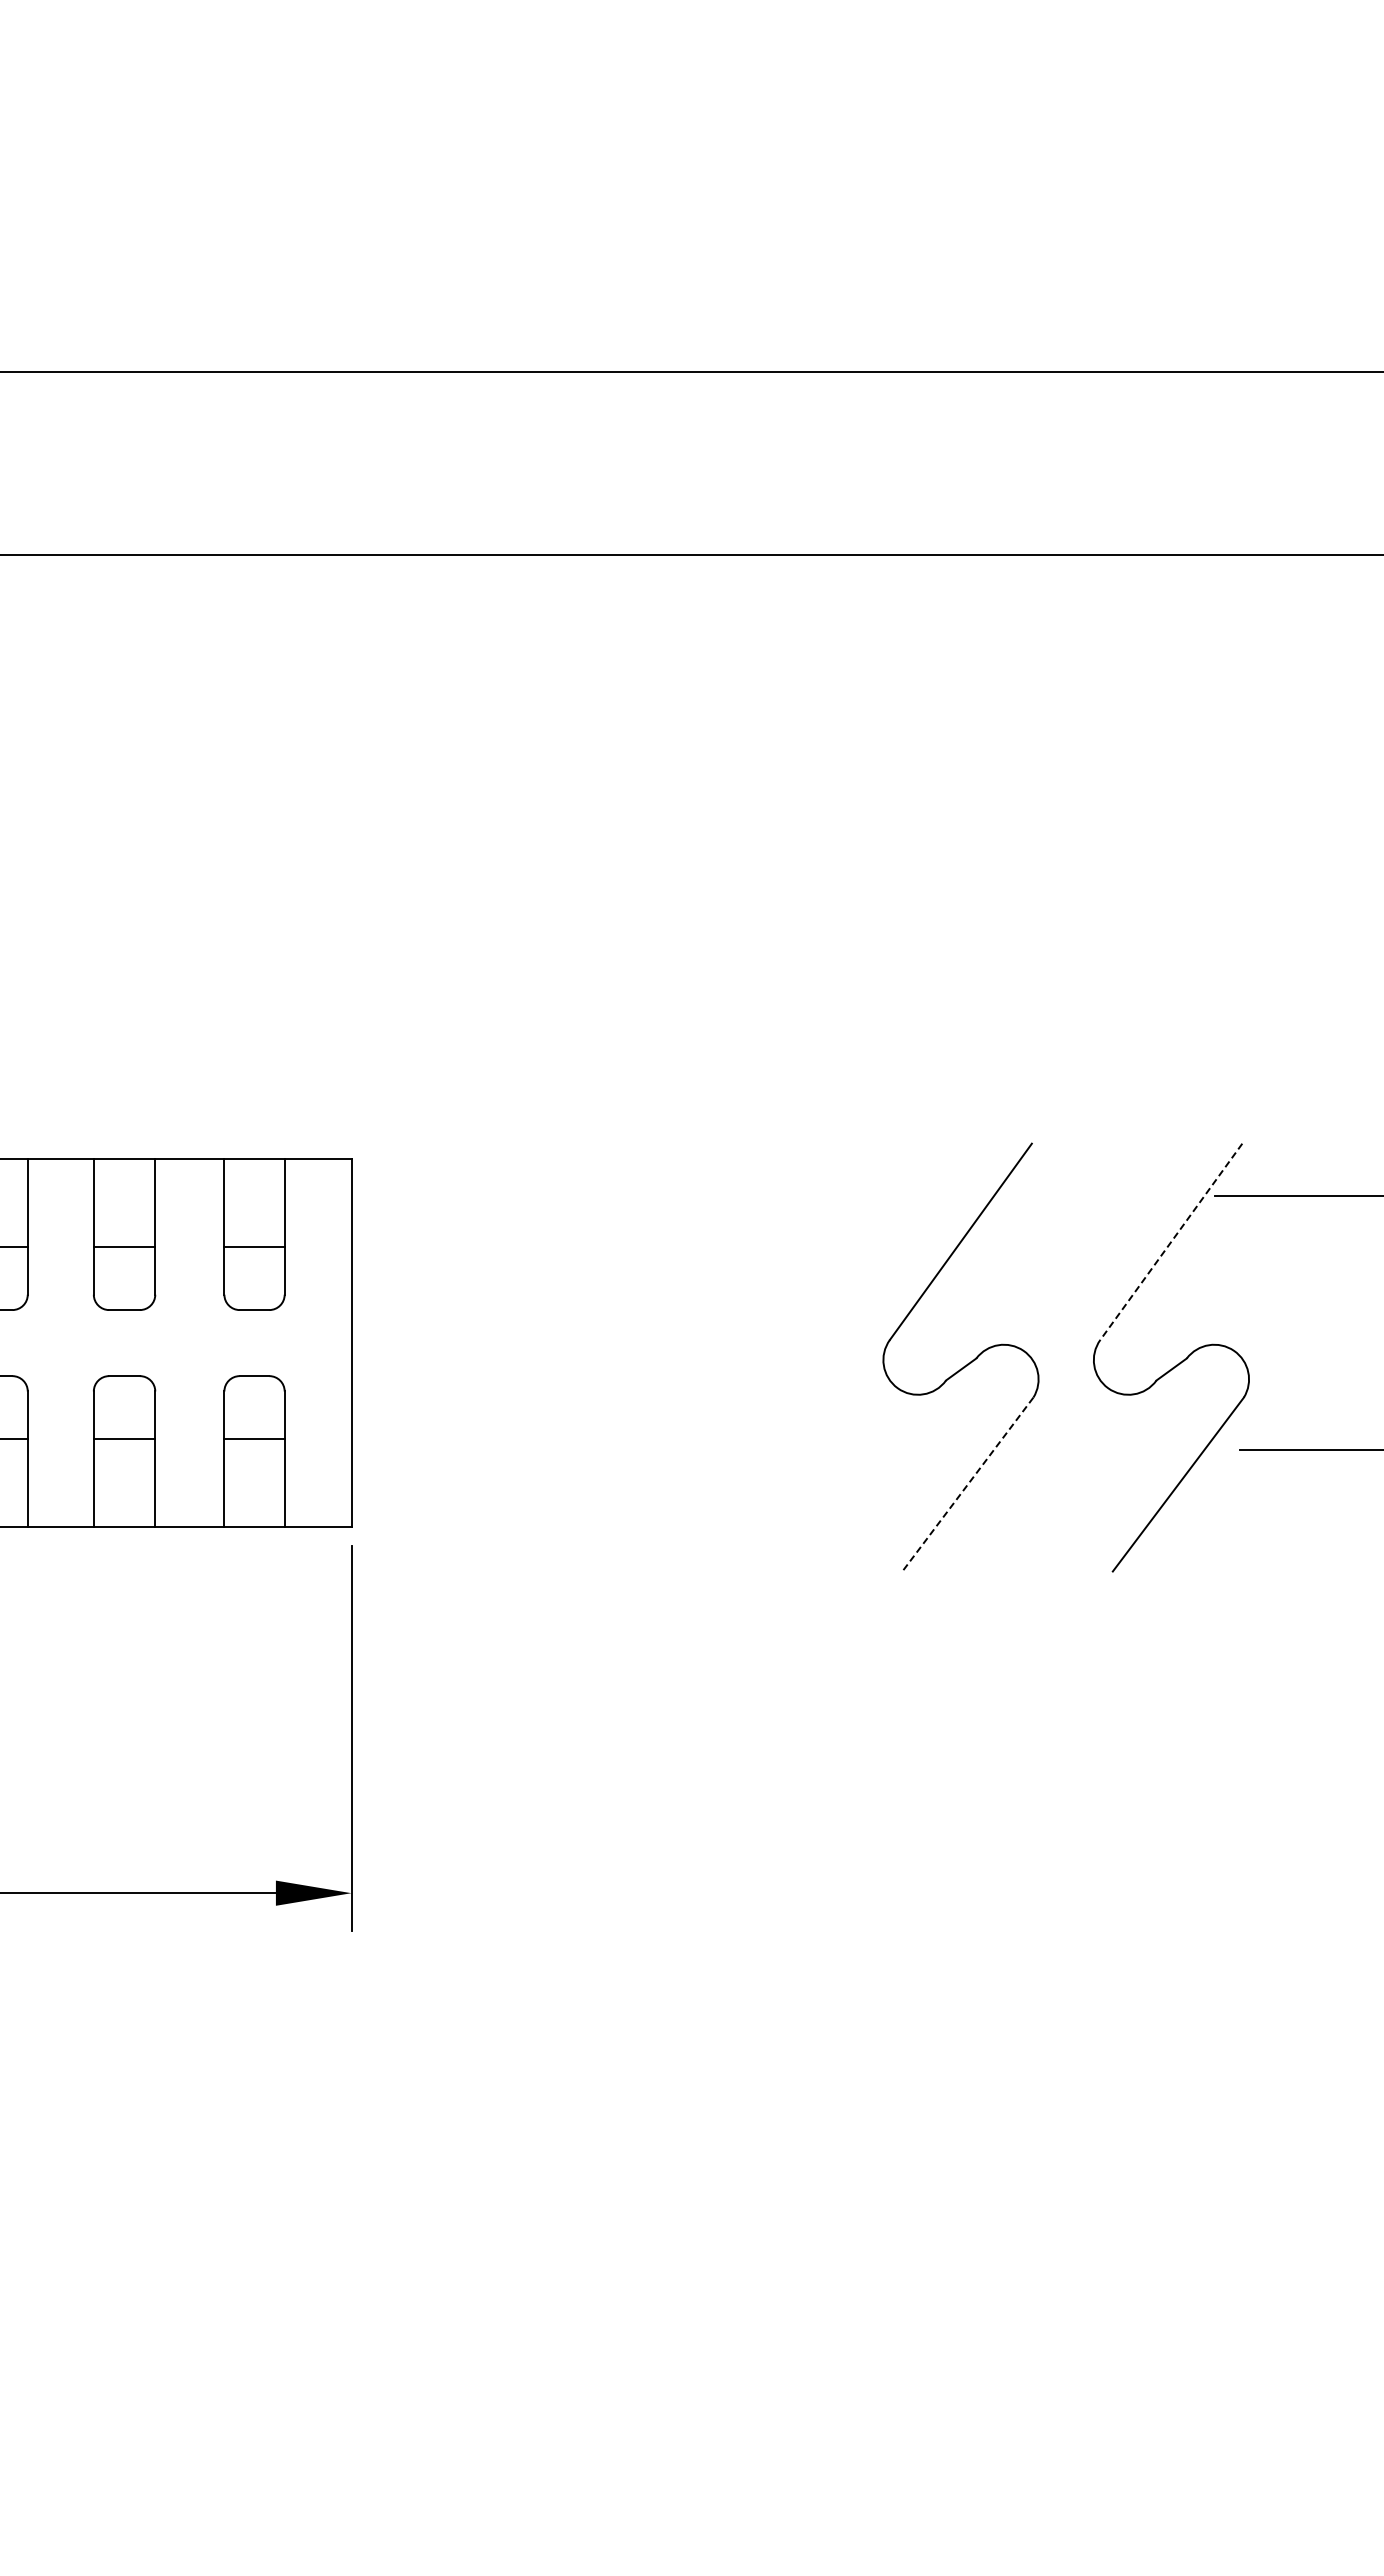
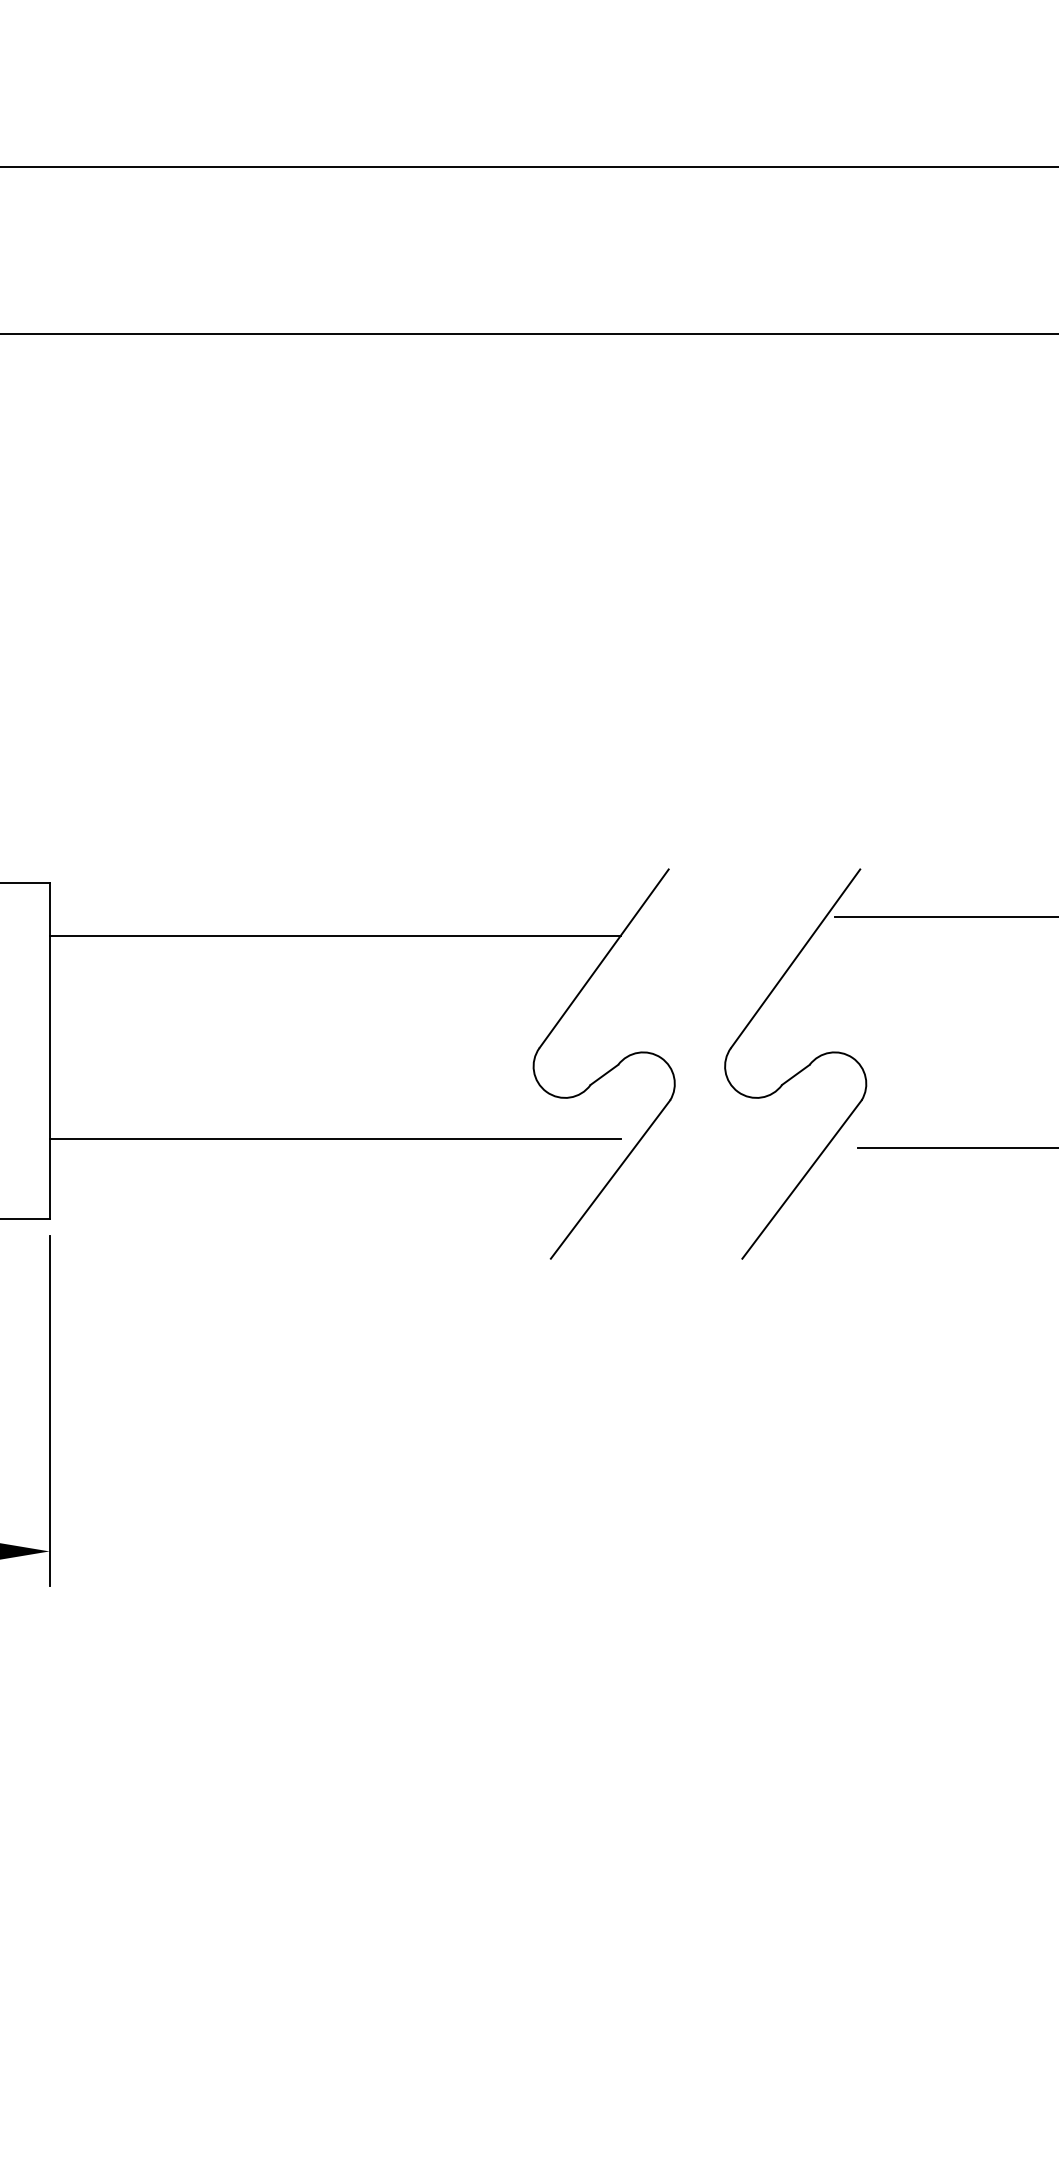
line: (665, 1216) -> (335, 935), added
line: (1171, 1242) -> (795, 959), dashed -> solid
line: (665, 1439) -> (335, 1138), added
line: (967, 1484) -> (610, 1179), dashed -> solid

